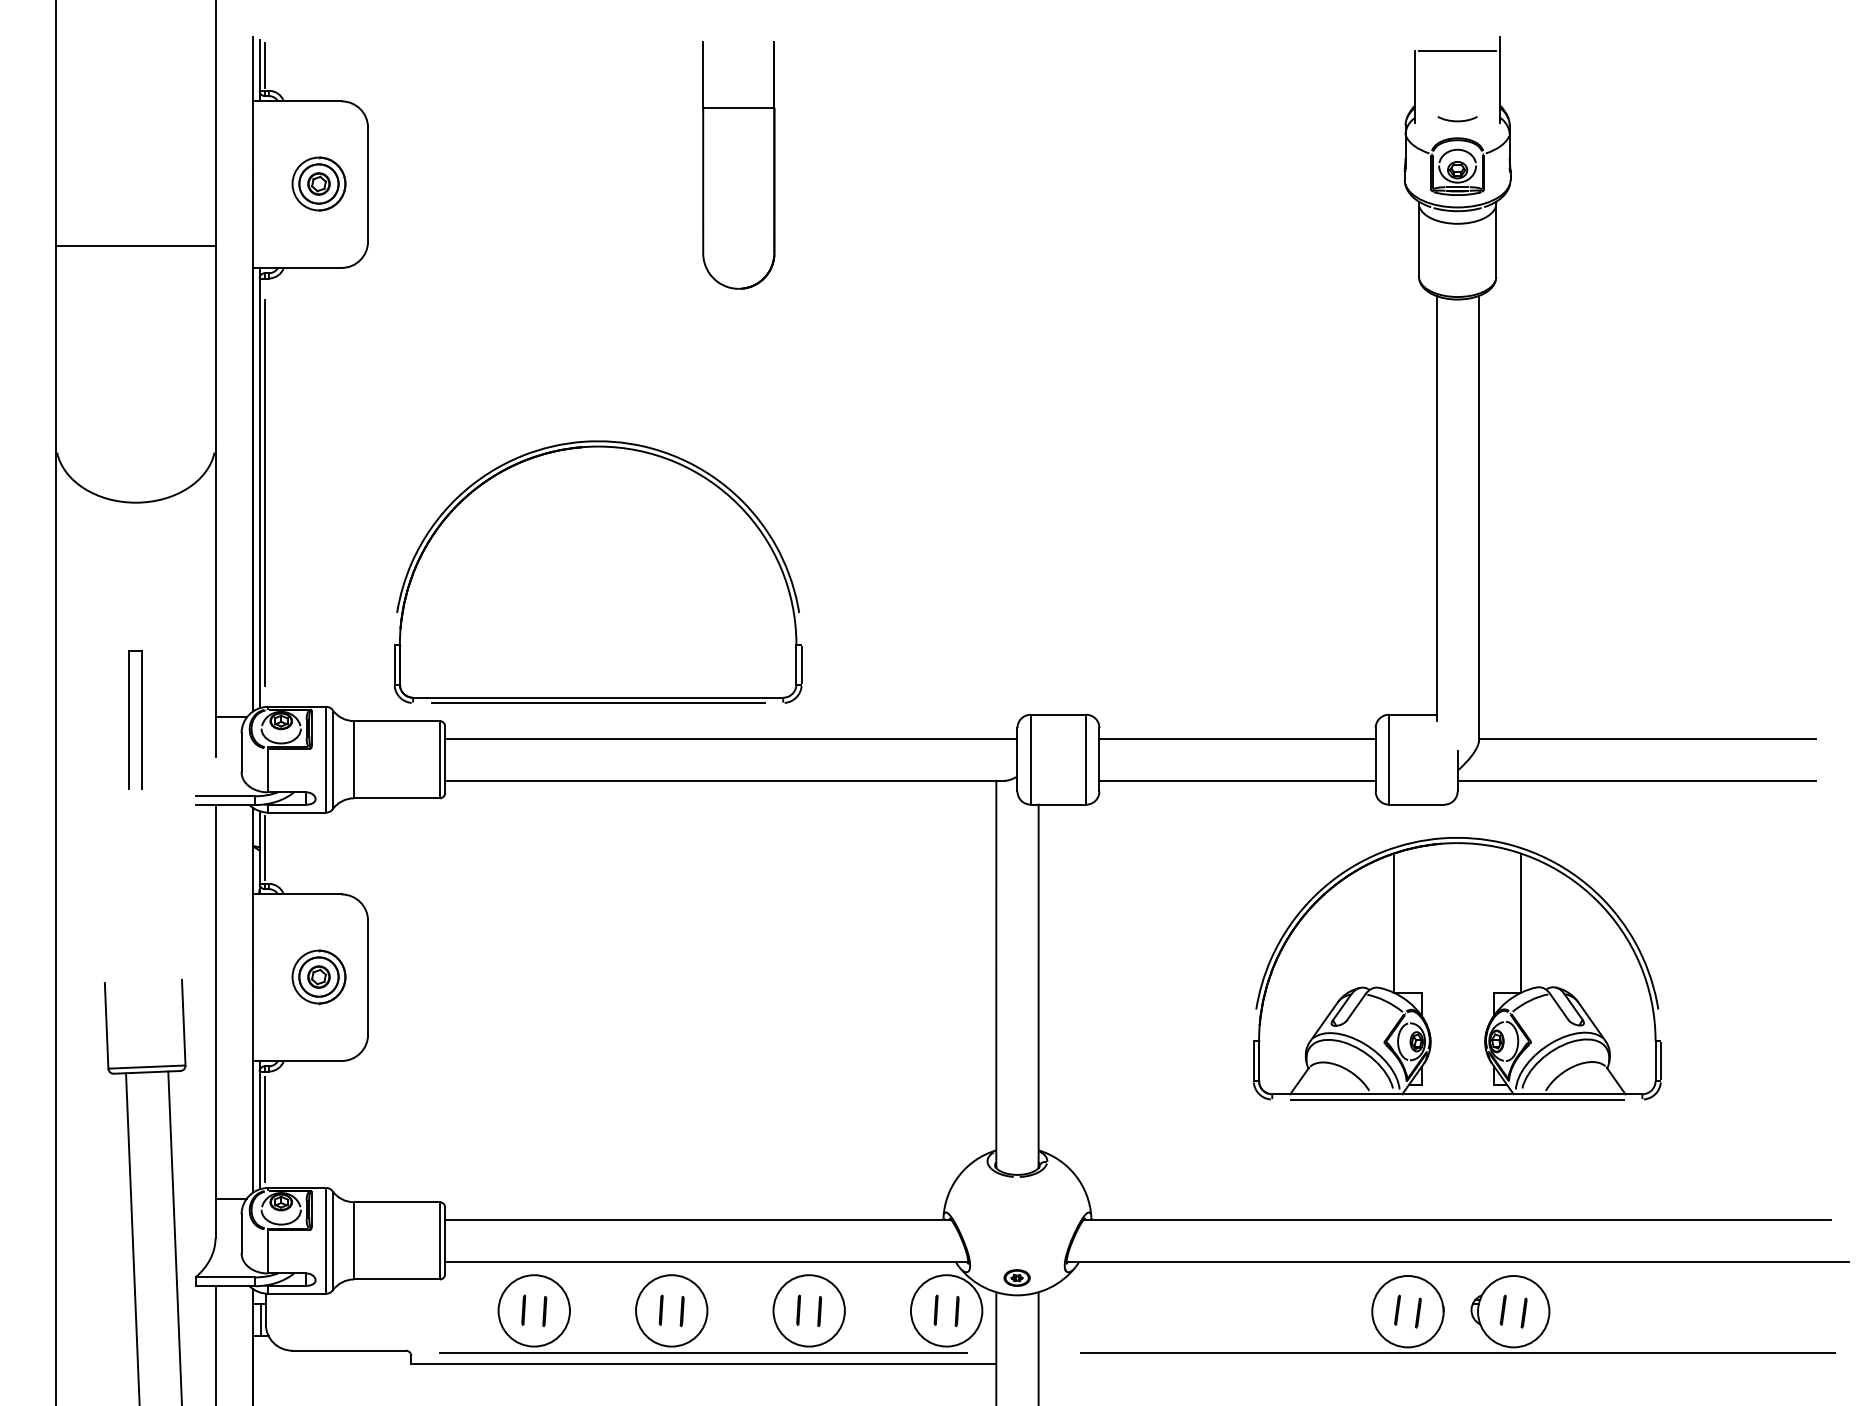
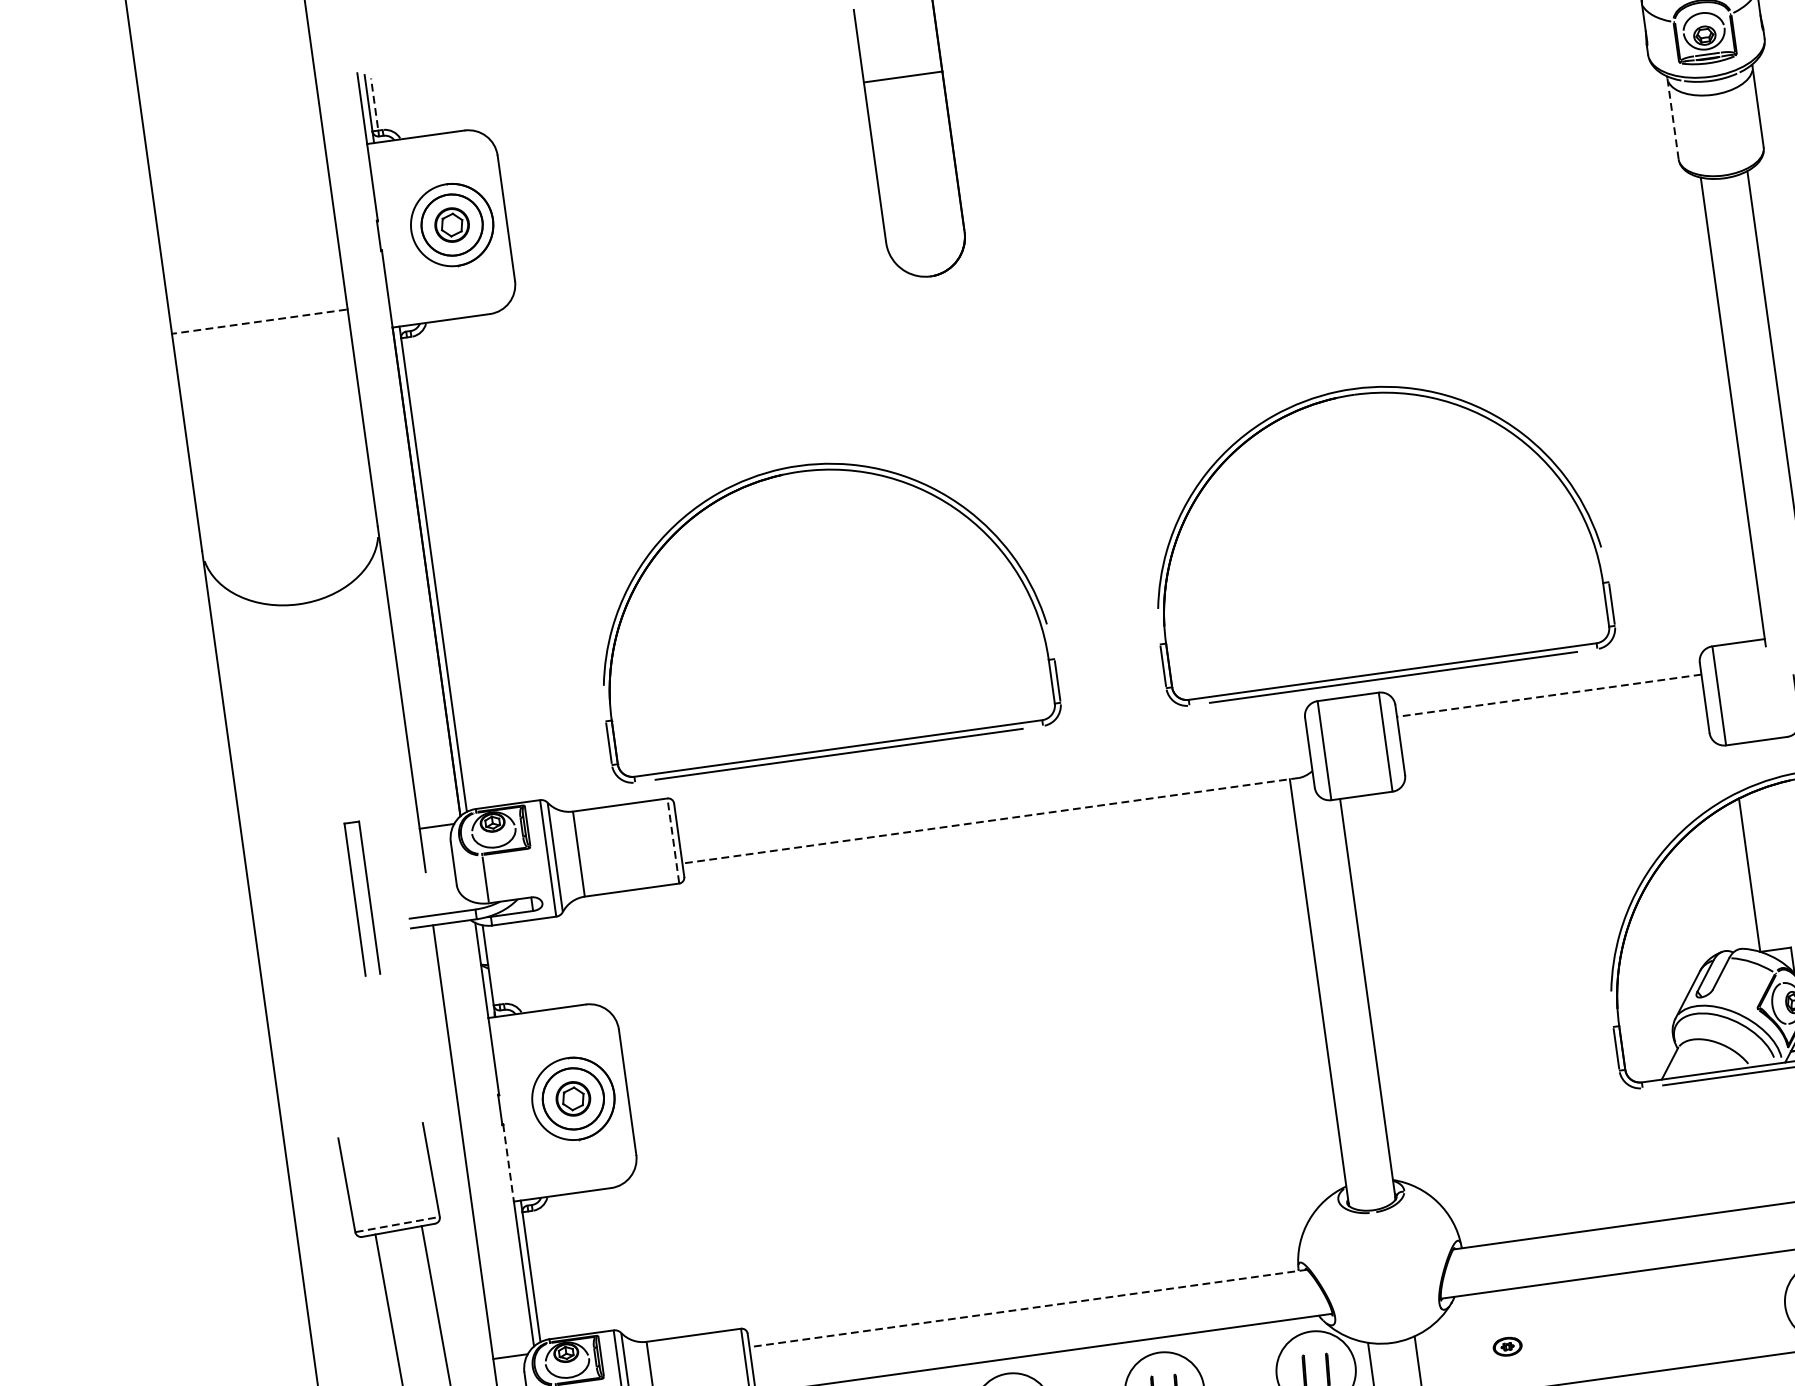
line: (264, 65) -> (373, 102), solid -> dashed
part: (318, 183) -> (451, 224), size x1.4
line: (1419, 240) -> (1673, 119), solid -> dashed
line: (135, 246) -> (259, 321), solid -> dashed
line: (264, 492) -> (439, 573), removed
part: (1100, 571) -> (1372, 532), added
part: (135, 719) -> (361, 898), moved
line: (731, 738) -> (991, 773), removed
line: (1237, 738) -> (1549, 695), solid -> dashed
line: (439, 759) -> (672, 840), solid -> dashed
line: (724, 780) -> (990, 820), solid -> dashed
line: (1237, 780) -> (1555, 741), removed
line: (264, 847) -> (493, 964), removed
part: (318, 977) -> (572, 1099), size x1.4
line: (253, 1026) -> (508, 1163), solid -> dashed
line: (147, 1067) -> (398, 1224), solid -> dashed
line: (264, 1129) -> (536, 1275), removed
line: (697, 1219) -> (1027, 1308), solid -> dashed
part: (1016, 1277) -> (1506, 1346), moved

